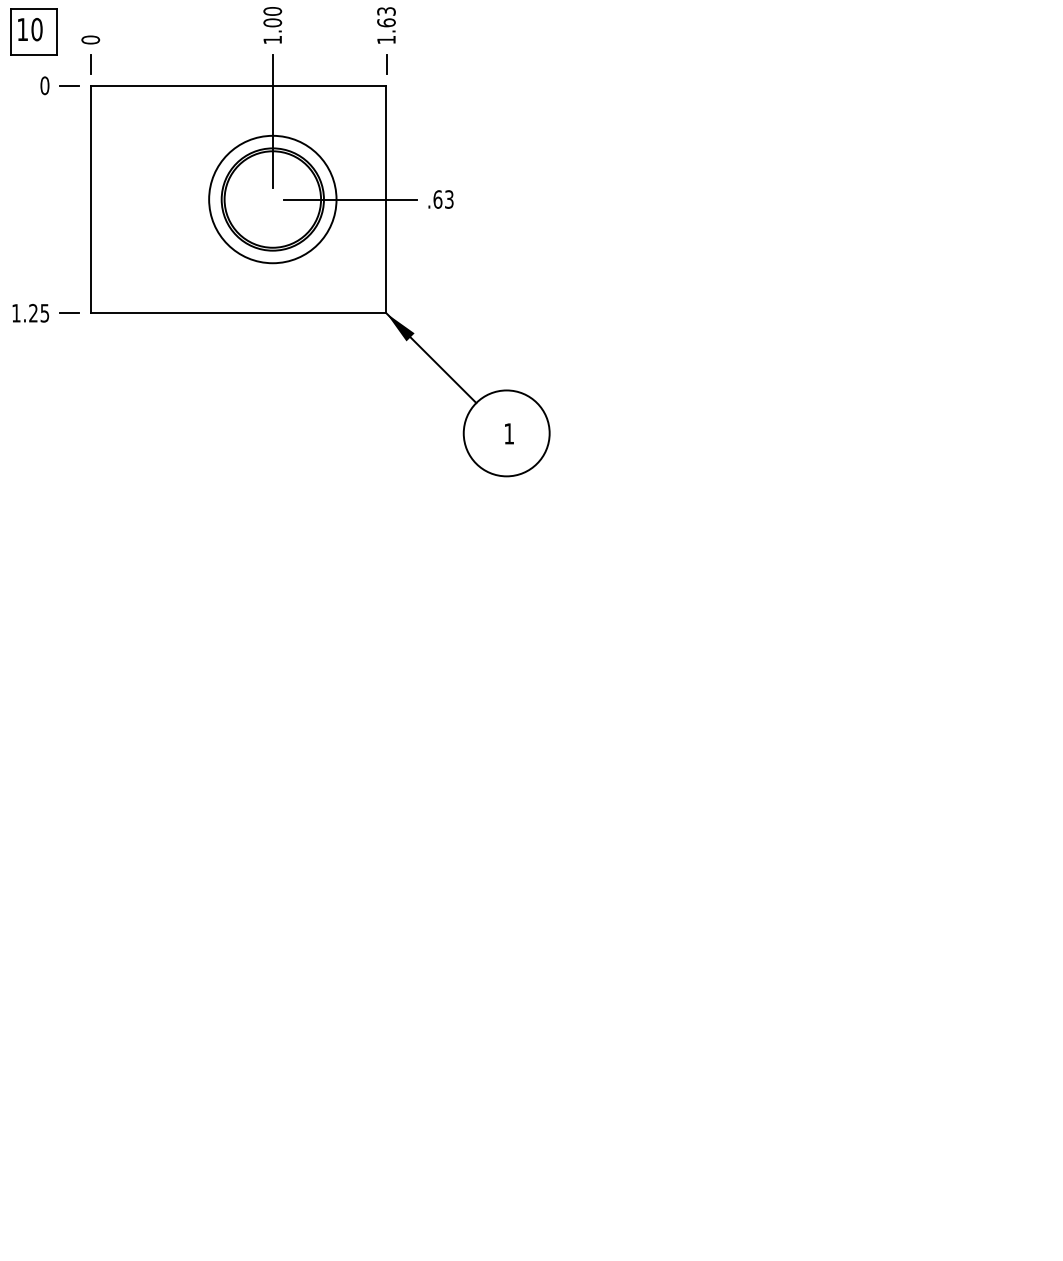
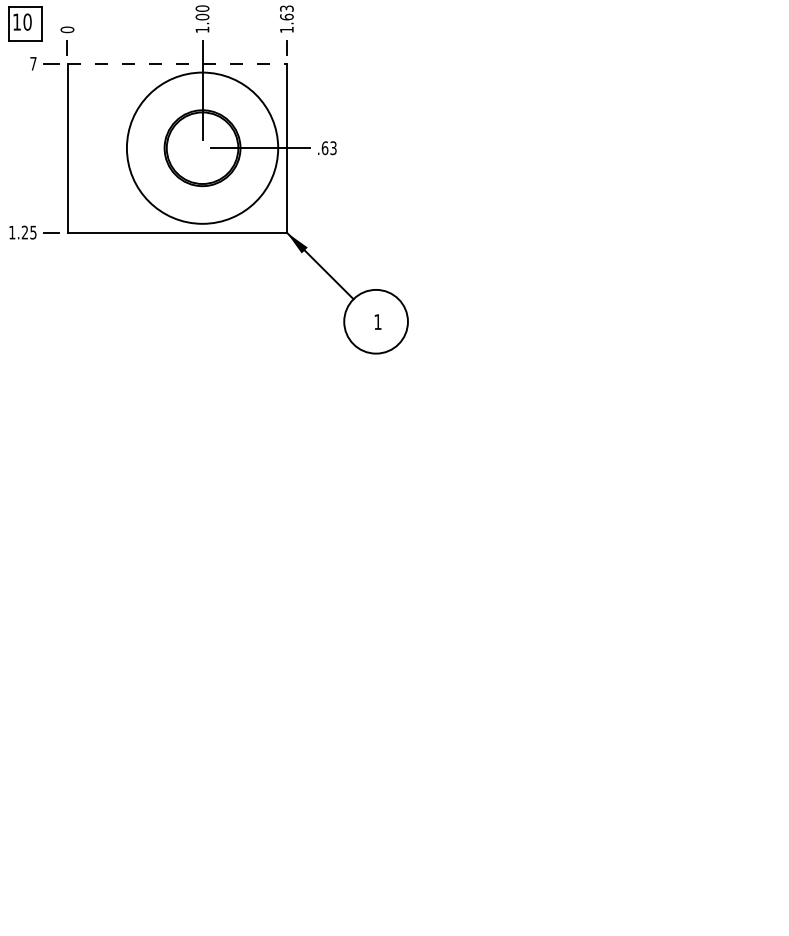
text: (44, 85) -> (33, 63), 0 -> 7
line: (239, 85) -> (177, 63), solid -> dashed
circle: (272, 198) -> (202, 147), size x1.6

